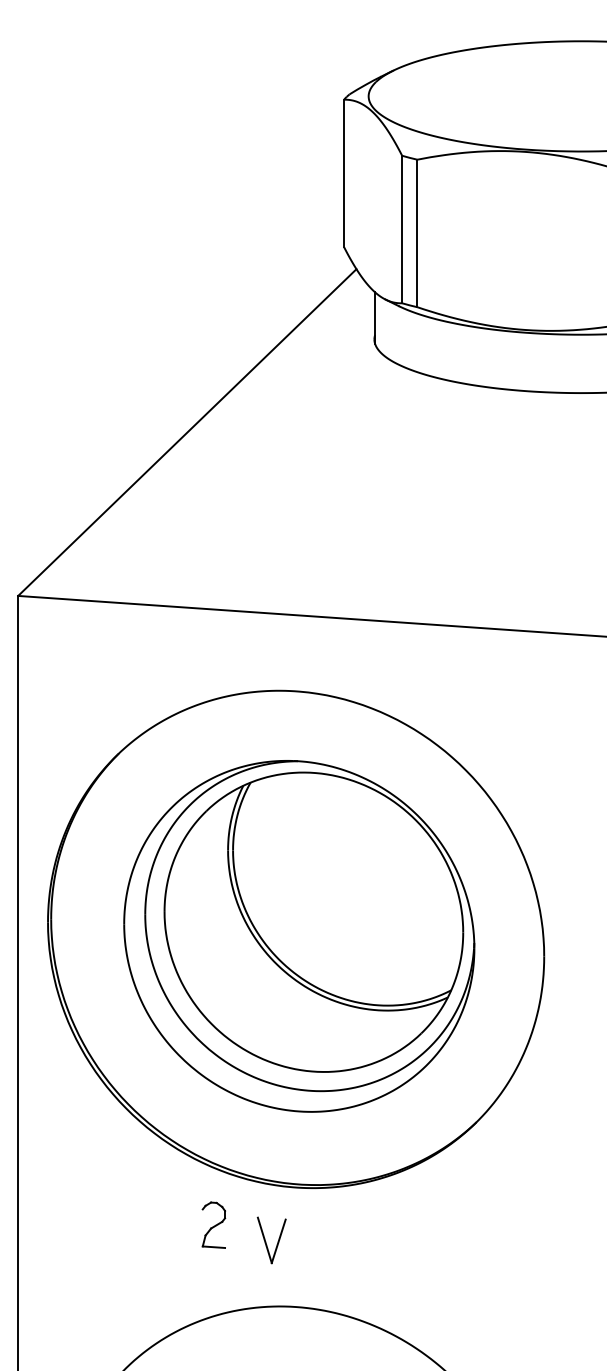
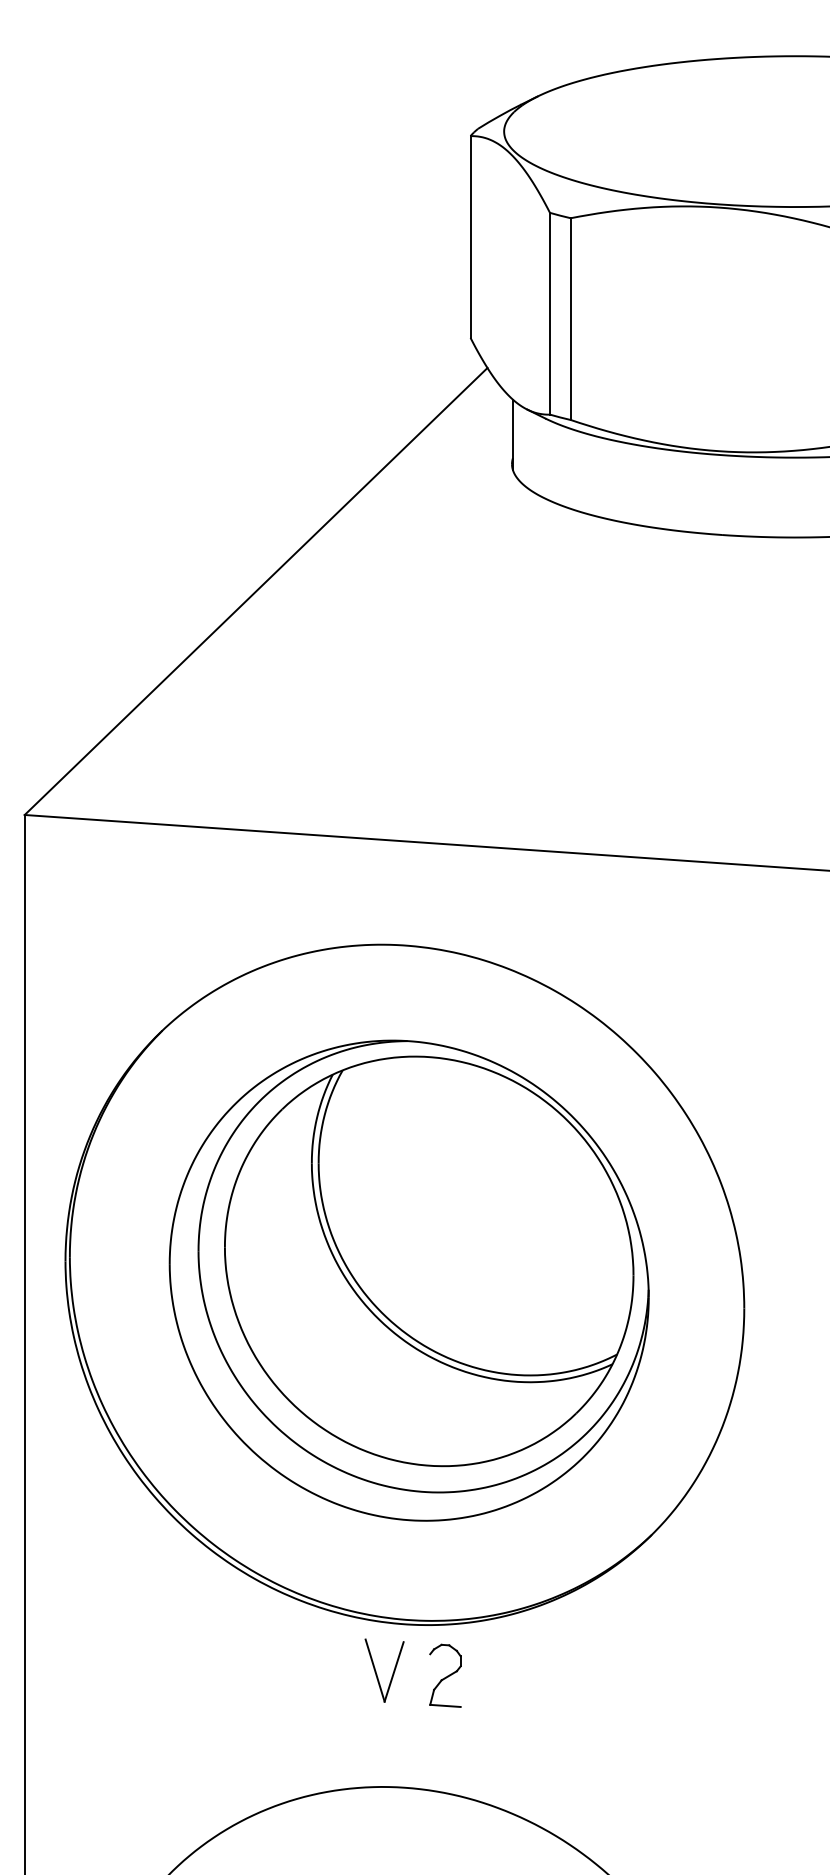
part: (213, 1224) -> (445, 1675), moved
part: (265, 1241) -> (376, 1671), moved

